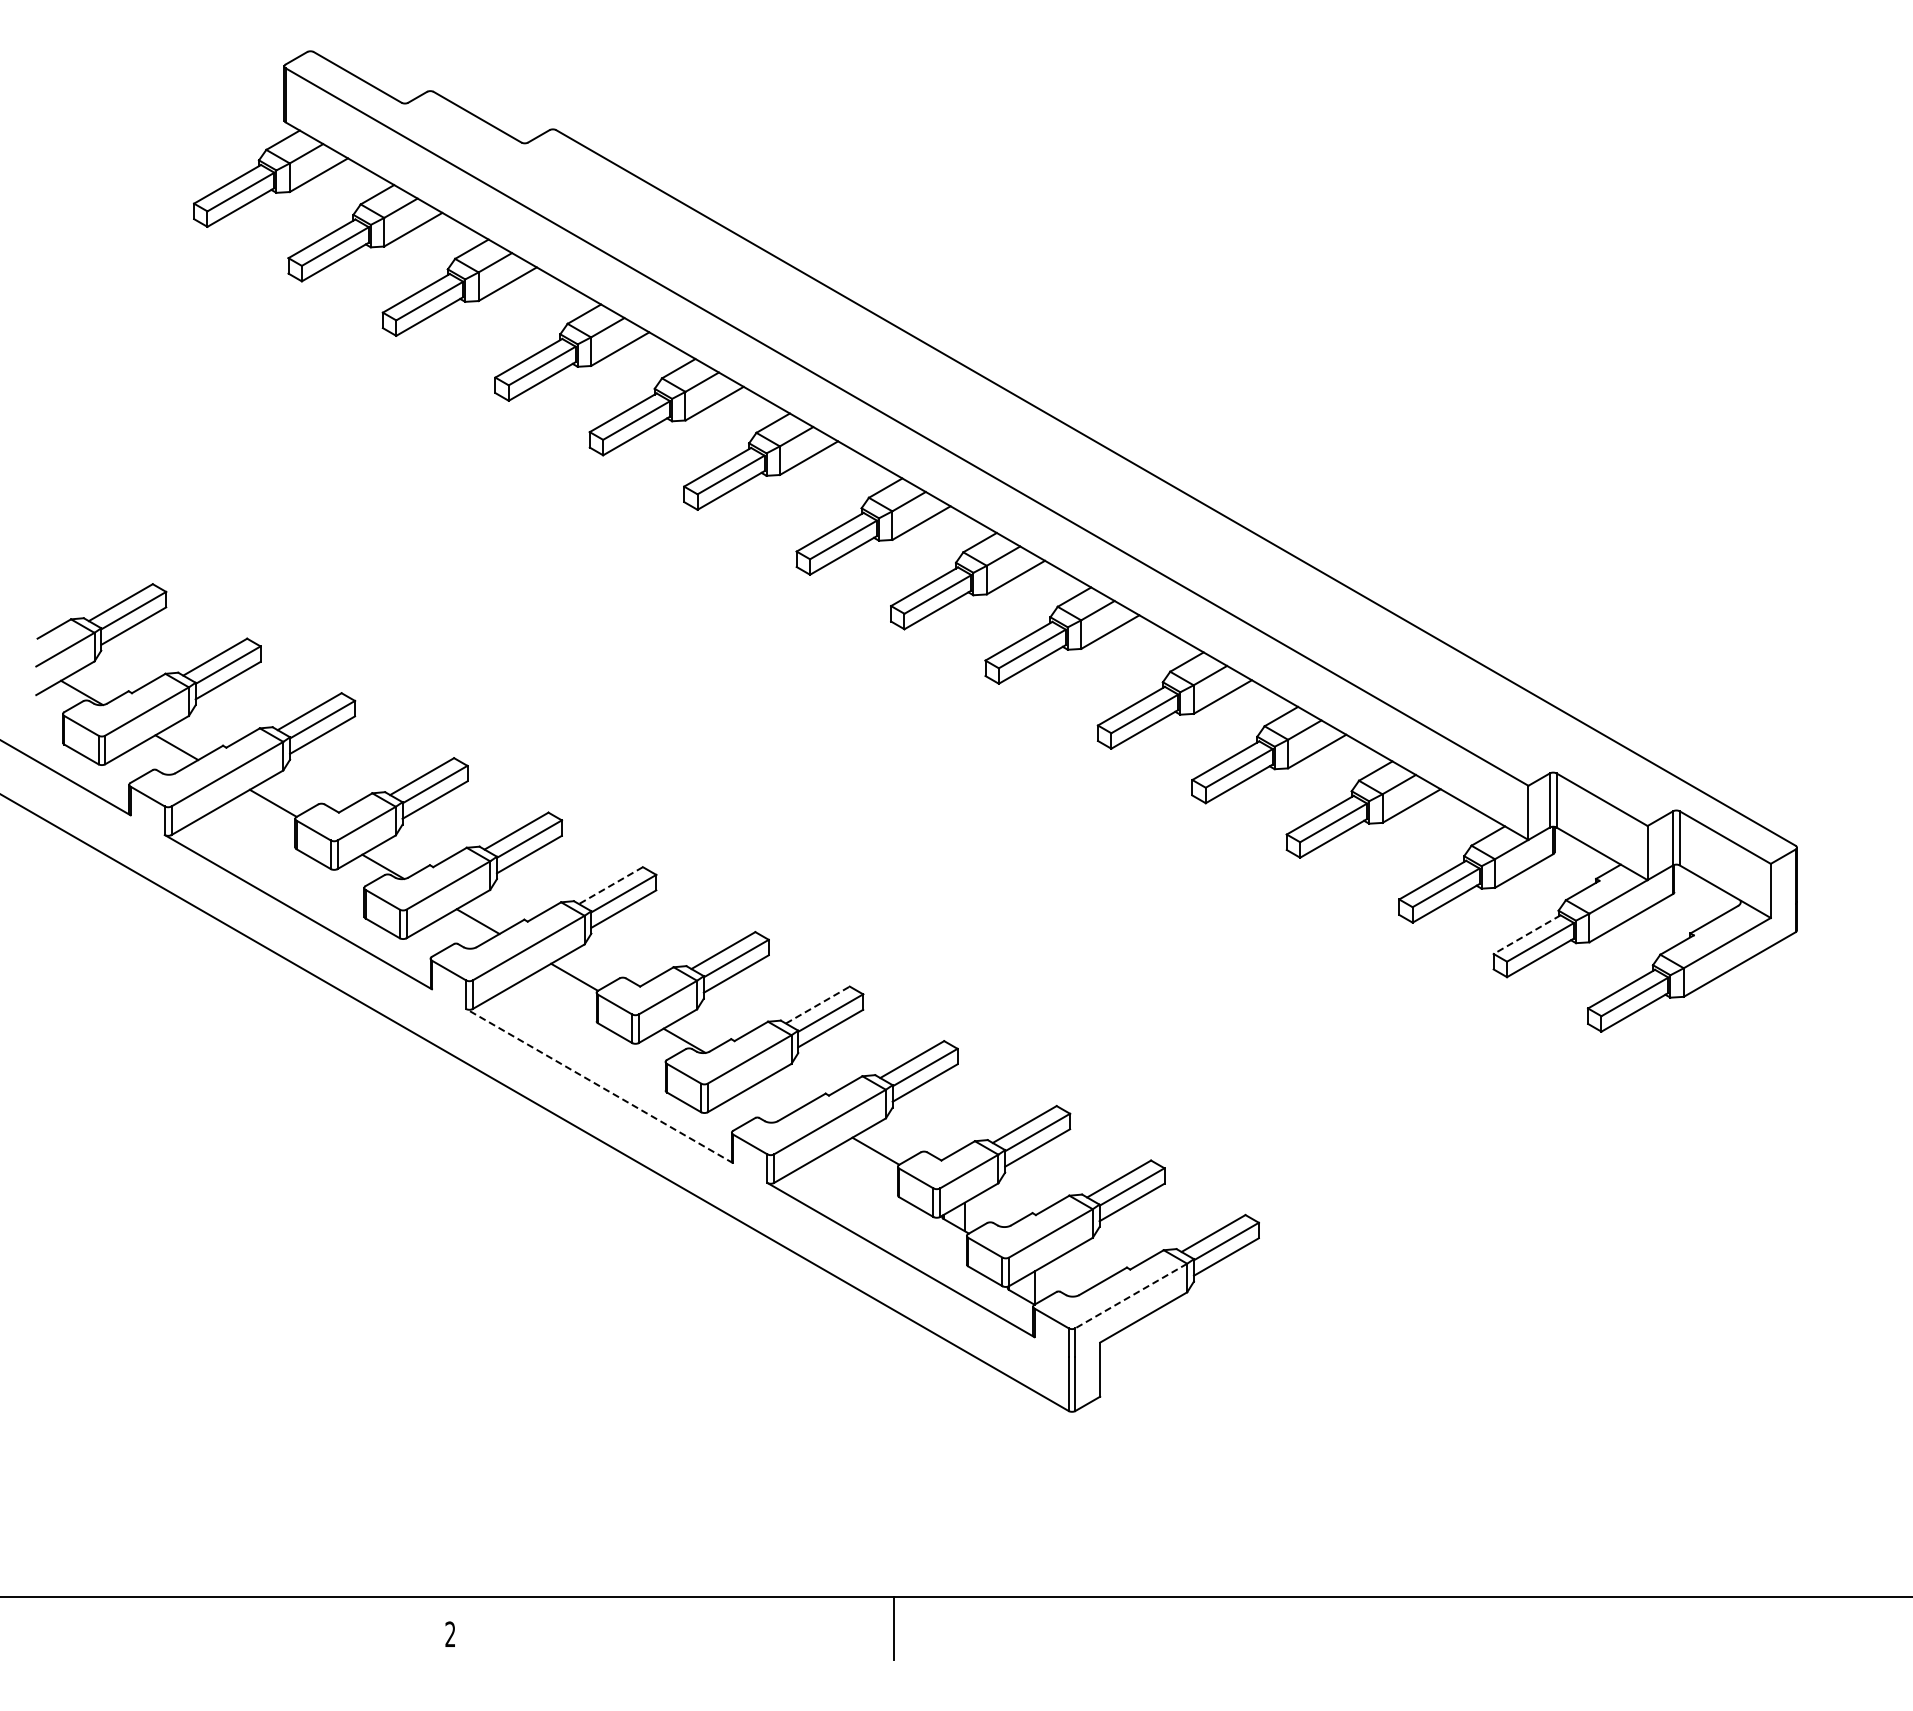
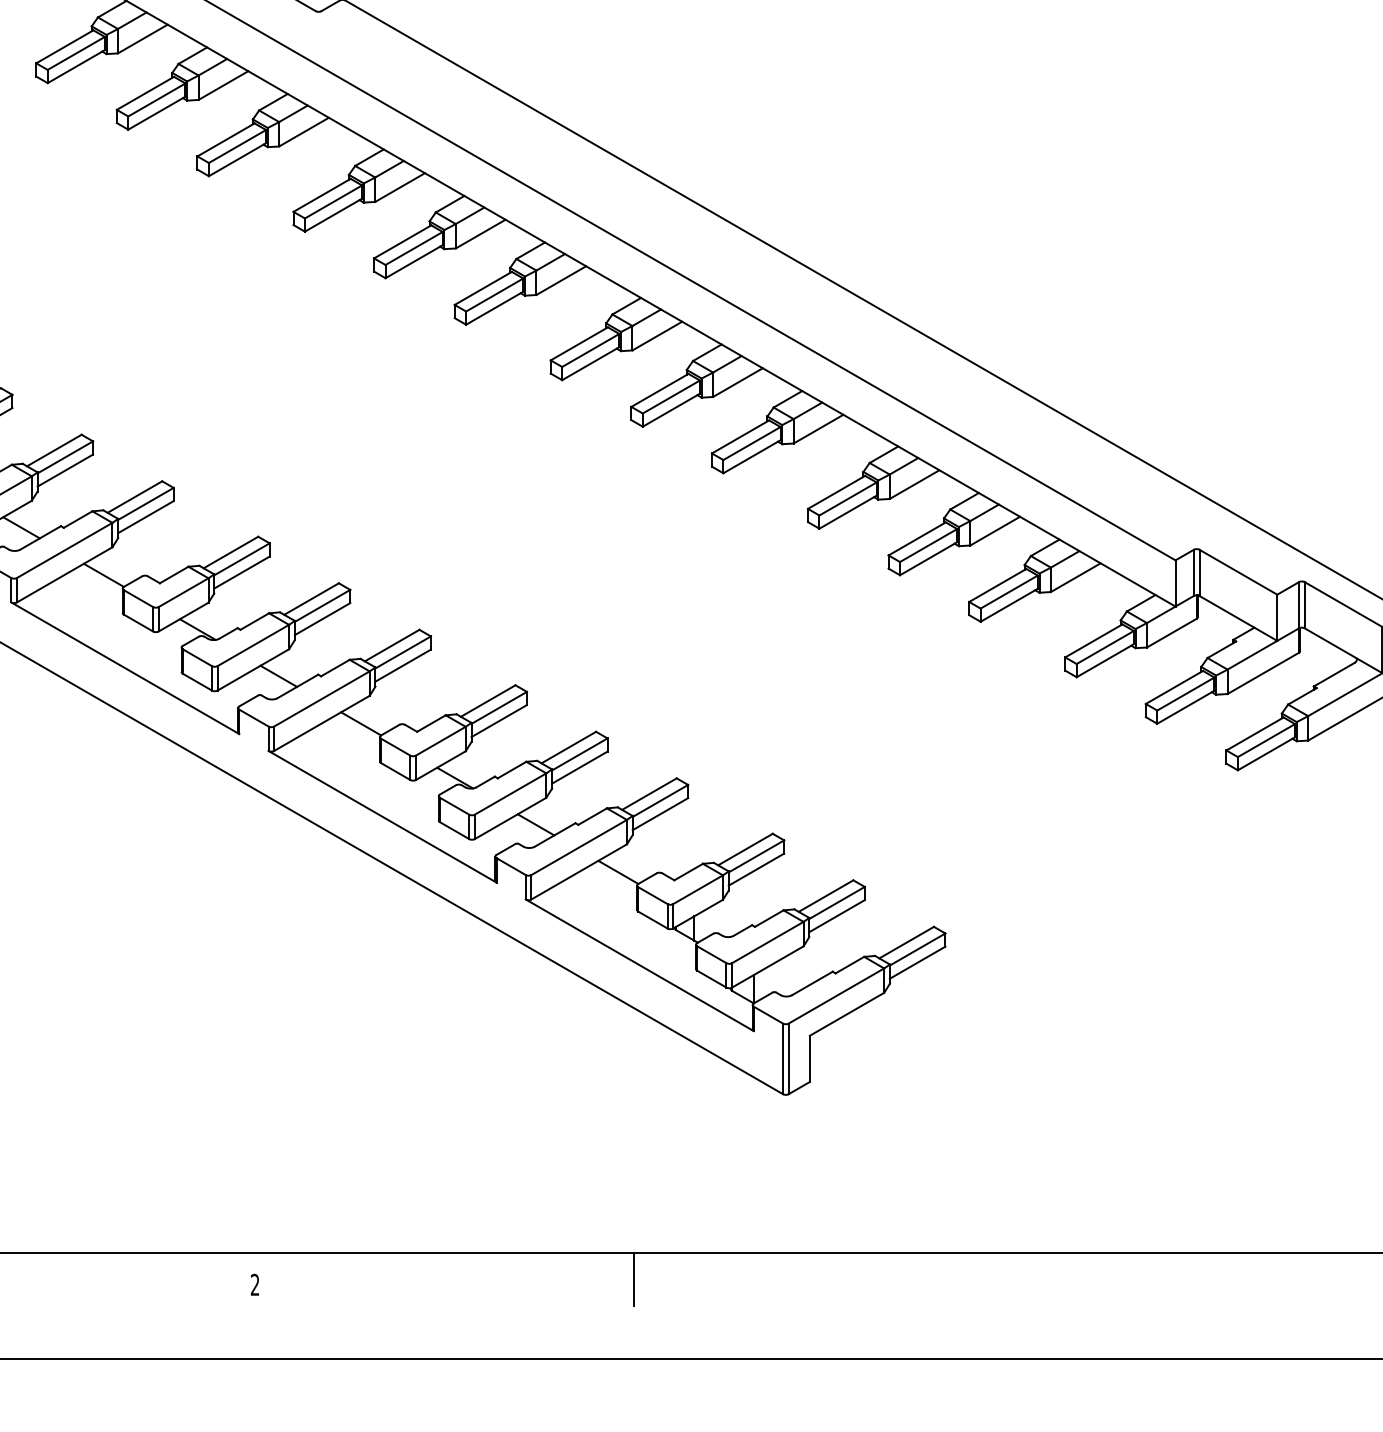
line: (610, 885) -> (391, 645), dashed -> solid
line: (1527, 934) -> (1174, 687), dashed -> solid
line: (817, 1005) -> (568, 747), dashed -> solid
line: (599, 1085) -> (382, 816), dashed -> solid
line: (779, 1095) -> (536, 824), added
line: (1131, 1296) -> (836, 996), dashed -> solid

